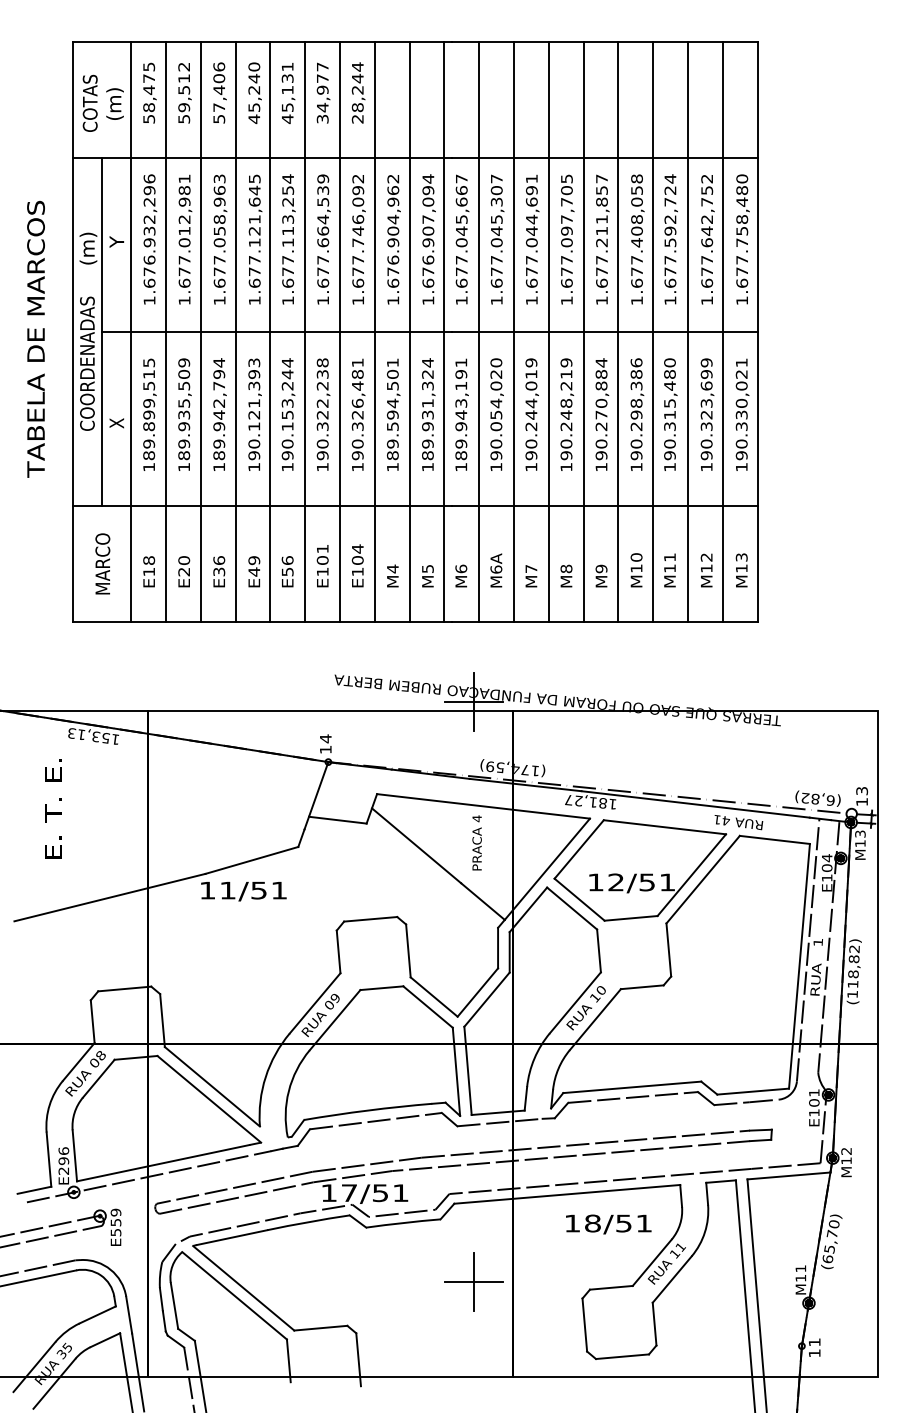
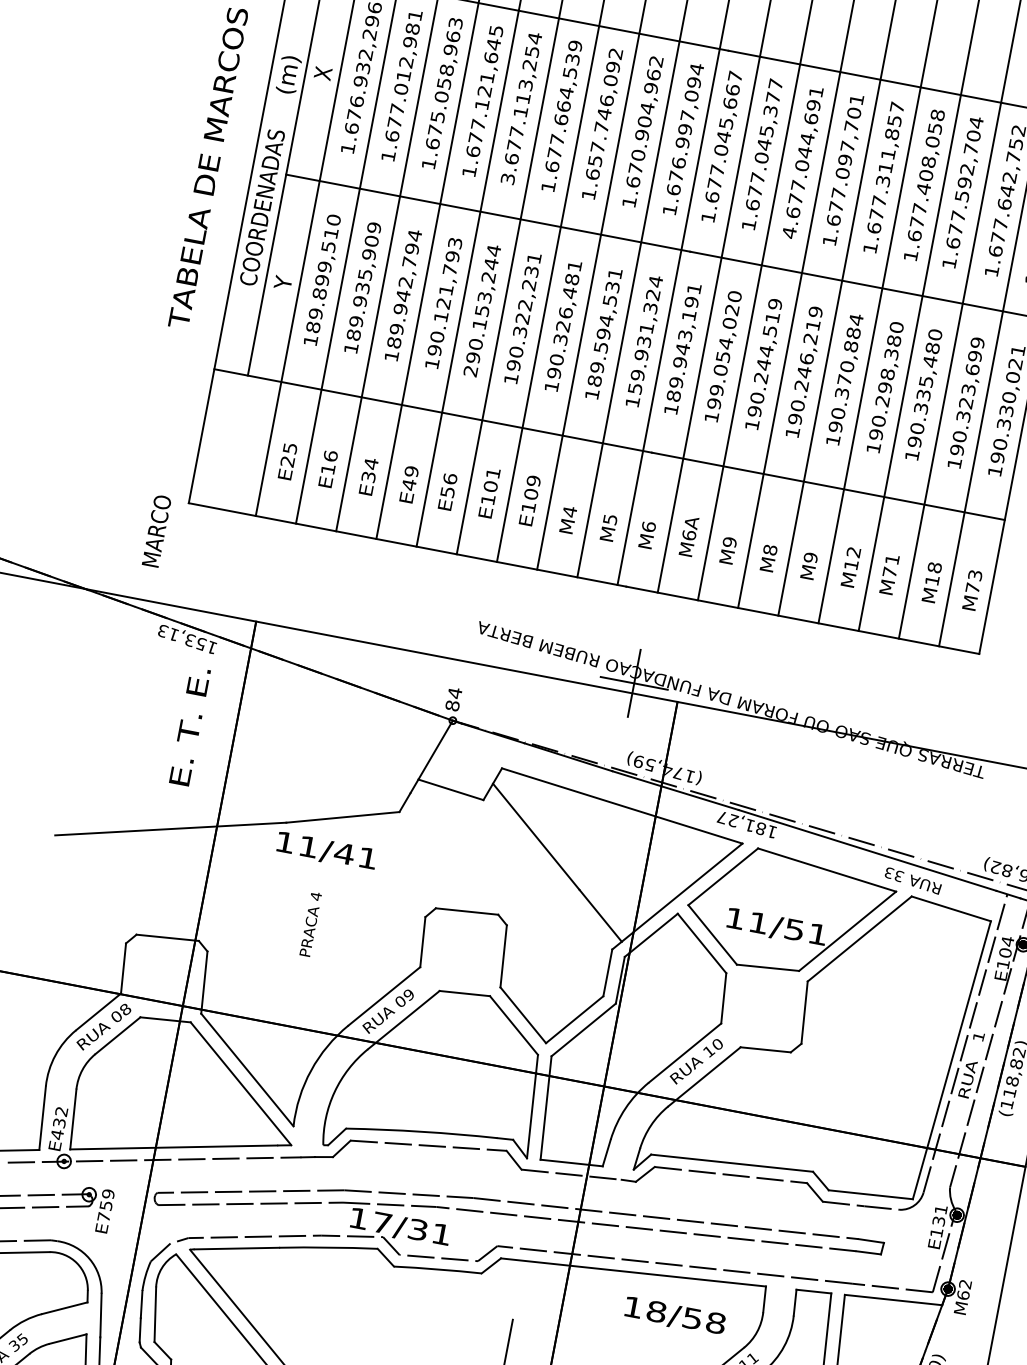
text: (566, 178) -> (856, 99), 1.677.097,705 -> 1.677.097,701
text: (496, 190) -> (772, 97), 1.677.045,307 -> 1.677.045,377
text: (670, 190) -> (973, 135), 1.677.592,724 -> 1.677.592,704
text: (428, 230) -> (685, 128), 1.676.907,094 -> 1.676.997,094
text: (116, 241) -> (322, 72), Y -> X
text: (601, 242) -> (882, 180), 1.677.211,857 -> 1.677.311,857
text: (392, 259) -> (637, 154), 1.676.904,962 -> 1.670.904,962
text: (219, 260) -> (437, 117), 1.677.058,963 -> 1.675.058,963
text: (358, 271) -> (595, 160), 1.677.746,092 -> 1.657.746,092
text: (288, 300) -> (508, 178), 1.677.113,254 -> 3.677.113,254
text: (531, 300) -> (789, 232), 1.677.044,691 -> 4.677.044,691
text: (149, 362) -> (334, 219), 189.899,515 -> 189.899,510
text: (322, 362) -> (534, 257), 190.322,238 -> 190.322,231
text: (636, 362) -> (896, 327), 190.298,386 -> 190.298,380
text: (392, 373) -> (612, 286), 189.594,501 -> 189.594,531
text: (183, 385) -> (368, 253), 189.935,509 -> 189.935,909
text: (254, 385) -> (450, 269), 190.121,393 -> 190.121,793
text: (531, 385) -> (770, 330), 190.244,019 -> 190.244,519
text: (566, 402) -> (807, 357), 190.248,219 -> 190.246,219
text: (669, 414) -> (923, 394), 190.315,480 -> 190.335,480
text: (116, 422) -> (282, 281), X -> Y
text: (601, 426) -> (842, 393), 190.270,884 -> 190.370,884
text: (496, 443) -> (717, 389), 190.054,020 -> 199.054,020
text: (427, 455) -> (634, 388), 189.931,324 -> 159.931,324
text: (287, 467) -> (470, 371), 190.153,244 -> 290.153,244
text: (357, 548) -> (533, 480), E104 -> E109
text: (636, 557) -> (853, 552), M10 -> M12
text: (706, 557) -> (934, 567), M12 -> M18
text: (219, 560) -> (371, 463), E36 -> E34
text: (102, 563) -> (156, 530), moved
text: (149, 566) -> (289, 455), E18 -> E25
text: (183, 566) -> (328, 462), E20 -> E16
text: (531, 568) -> (730, 541), M7 -> M9
text: (669, 568) -> (889, 572), M11 -> M71
text: (741, 568) -> (972, 588), M13 -> M73
text: (325, 749) -> (452, 705), 14 -> 84
text: (53, 808) -> (189, 726), moved
text: (721, 820) -> (893, 874), 41 -> 33
text: (476, 842) -> (310, 923), moved
text: (615, 882) -> (757, 922), 12/51 -> 11/51
text: (258, 890) -> (343, 853), 11/51 -> 11/41
text: (814, 1102) -> (939, 1220), E101 -> E131
text: (846, 1160) -> (963, 1294), M12 -> M62
text: (63, 1161) -> (58, 1123), E296 -> E432
text: (380, 1192) -> (418, 1229), 17/51 -> 17/31
text: (644, 1223) -> (716, 1323), 18/51 -> 18/58
text: (115, 1232) -> (103, 1216), E559 -> E759
line: (474, 1282) -> (506, 1353), removed

